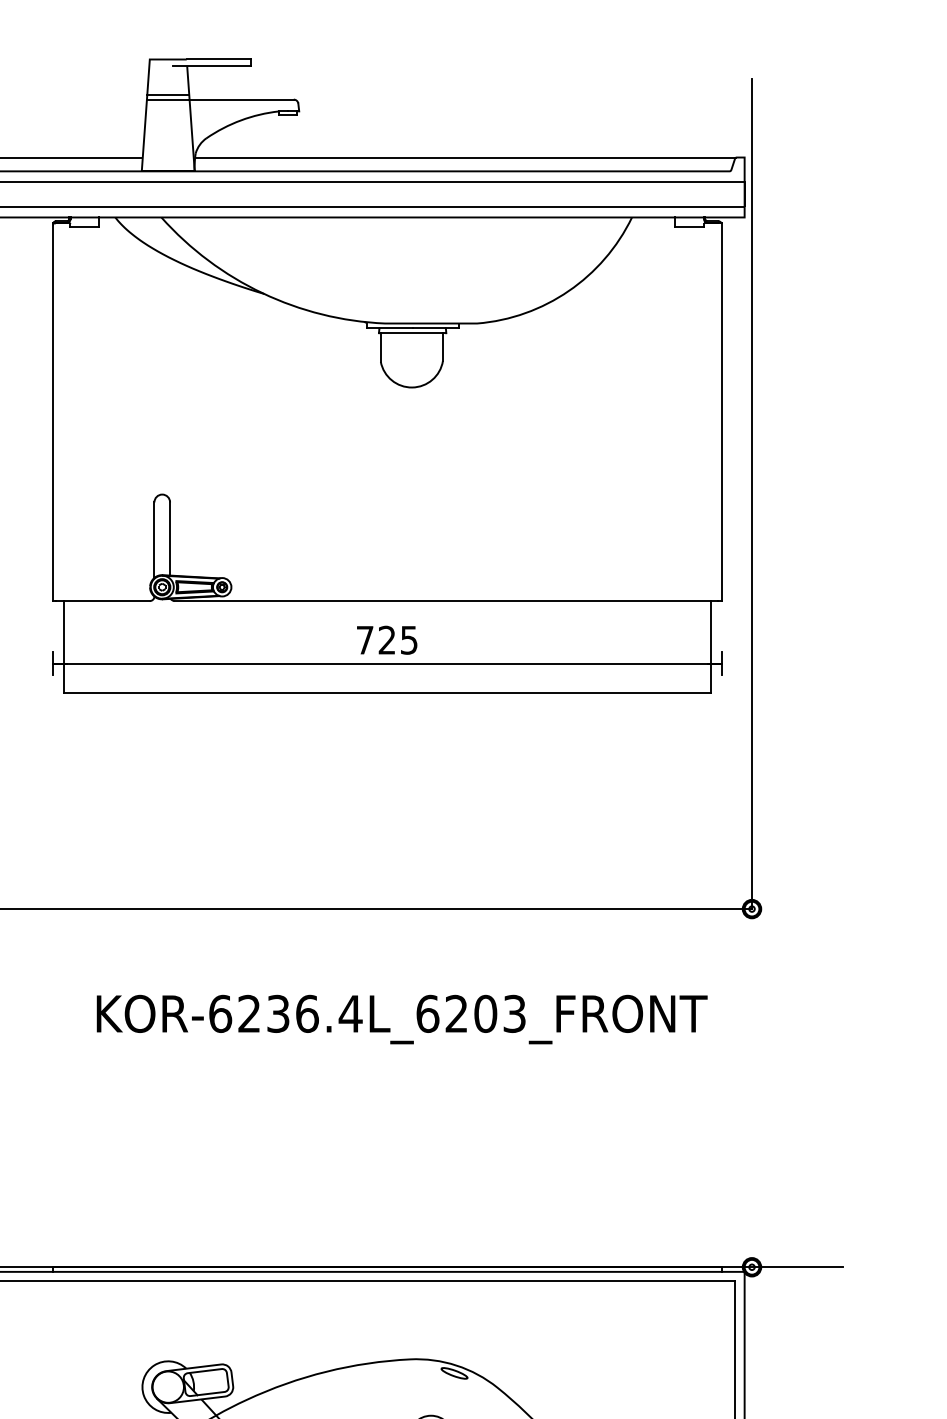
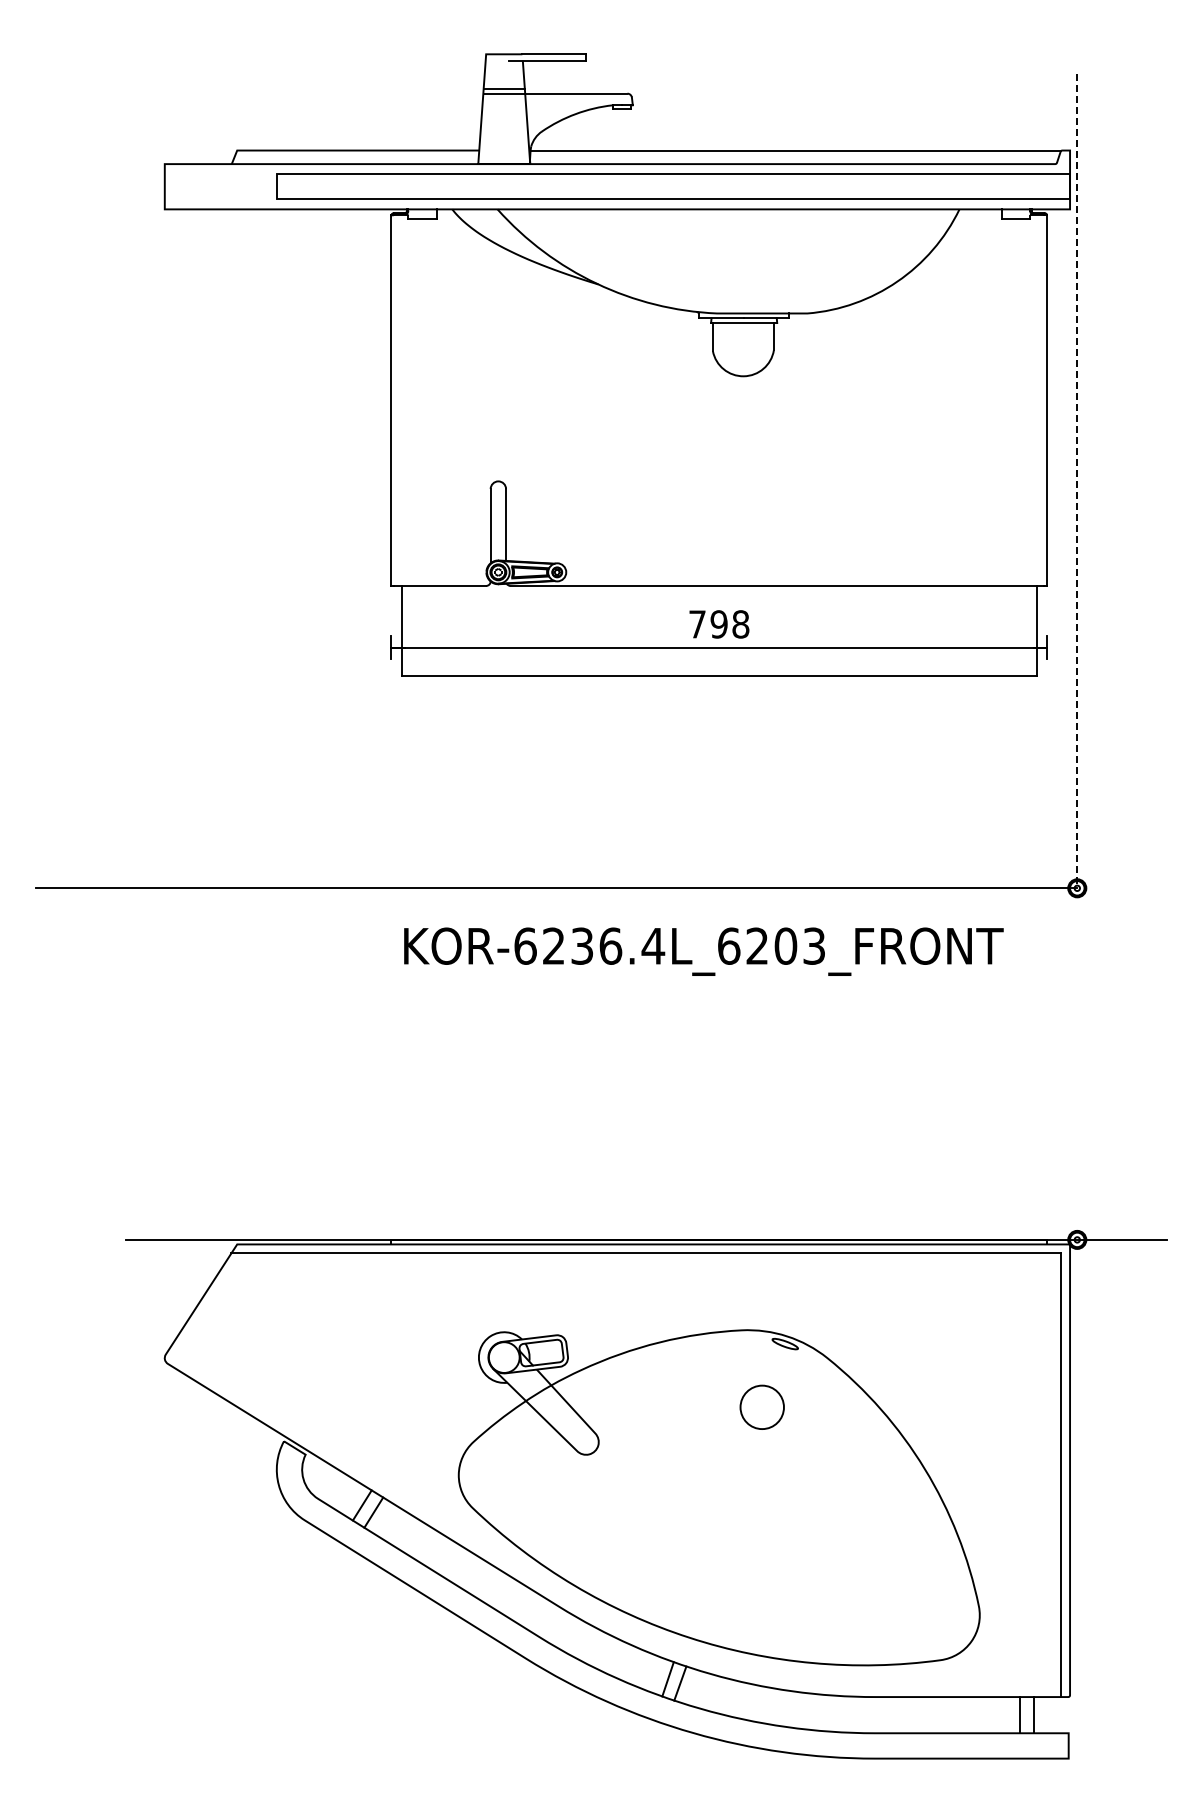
line: (752, 494) -> (1077, 481), solid -> dashed
text: (397, 640) -> (729, 624), 725 -> 798
text: (401, 1019) -> (703, 951), moved

